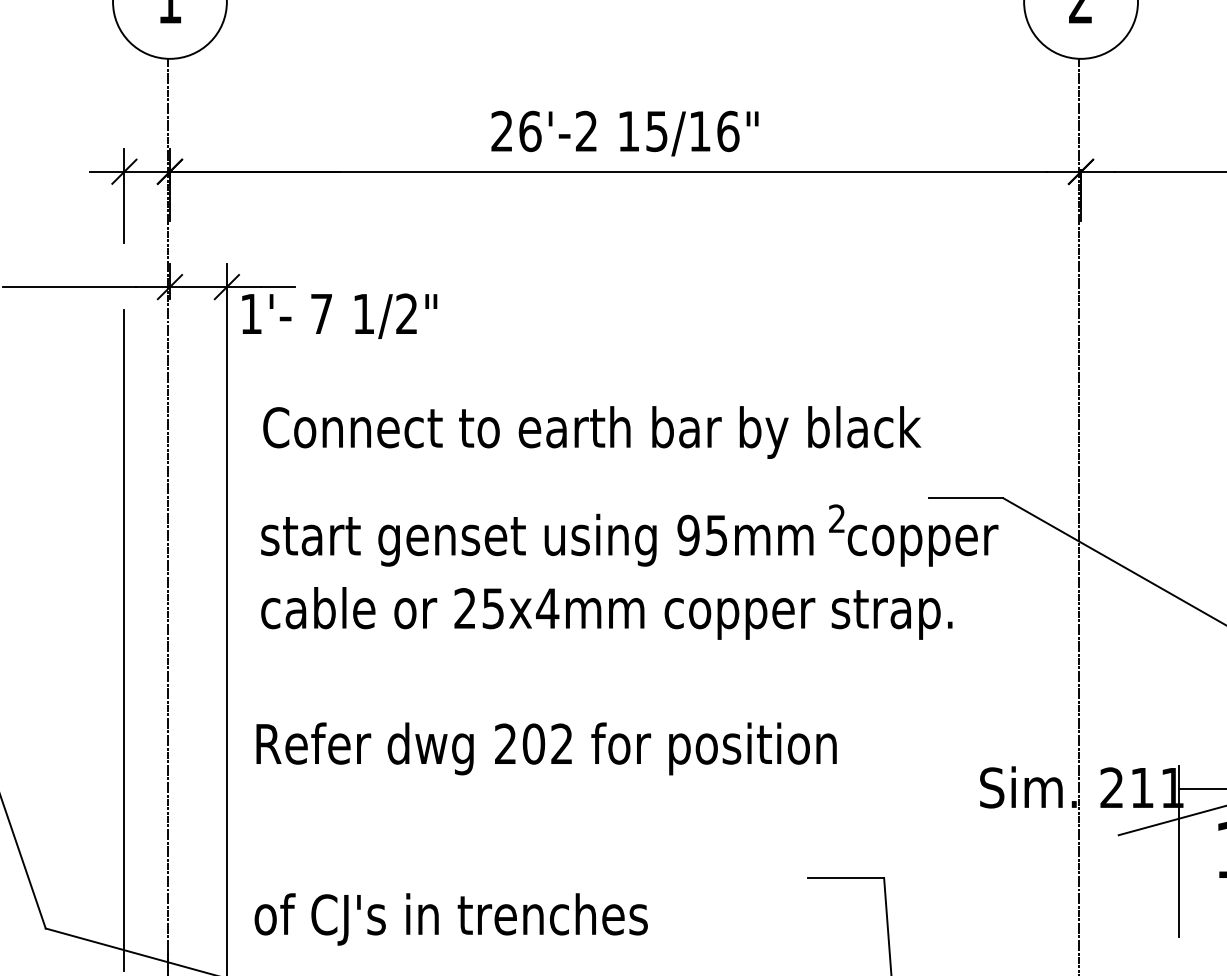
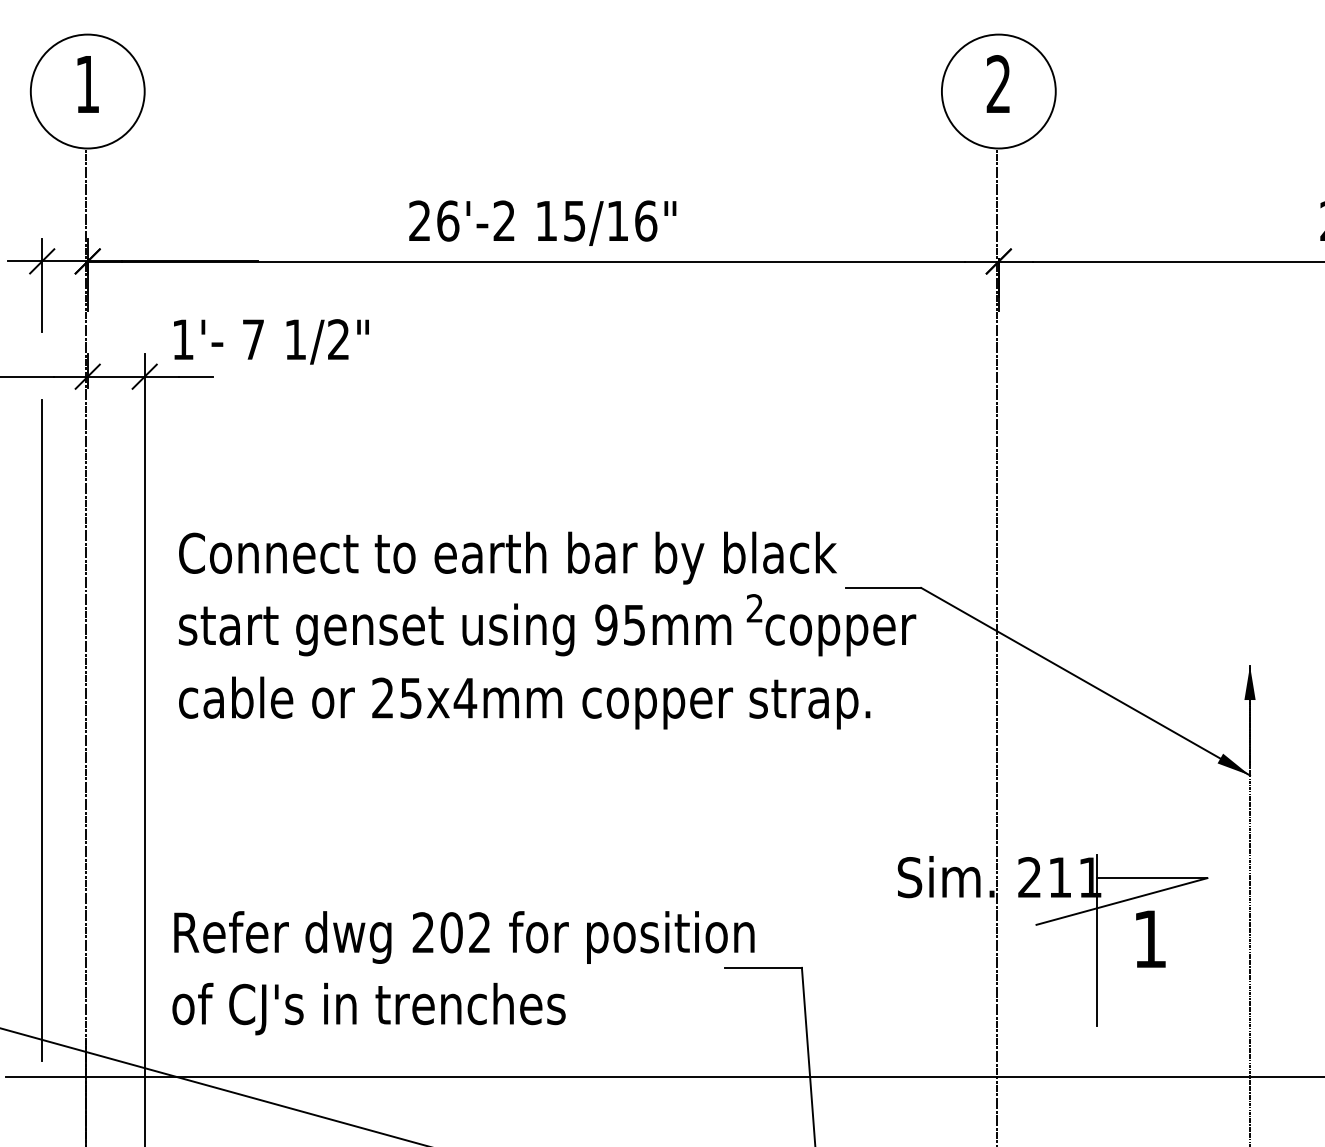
text: (339, 315) -> (271, 341), moved
text: (591, 431) -> (507, 557), moved
text: (546, 748) -> (464, 937), moved

